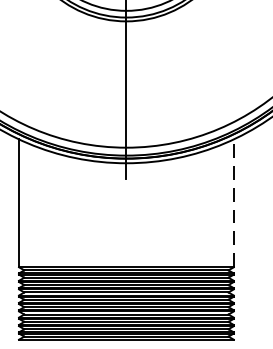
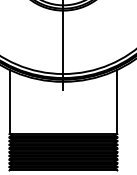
line: (234, 202) -> (117, 101), dashed -> solid

